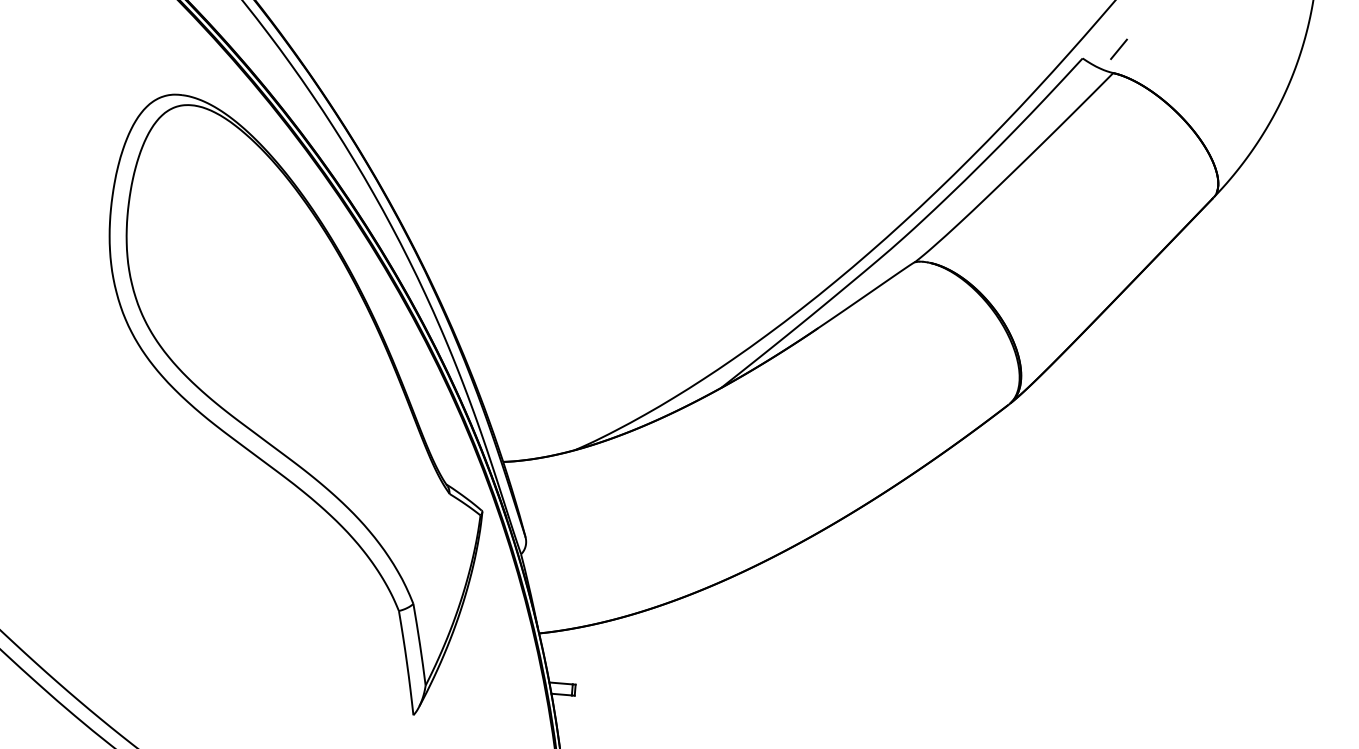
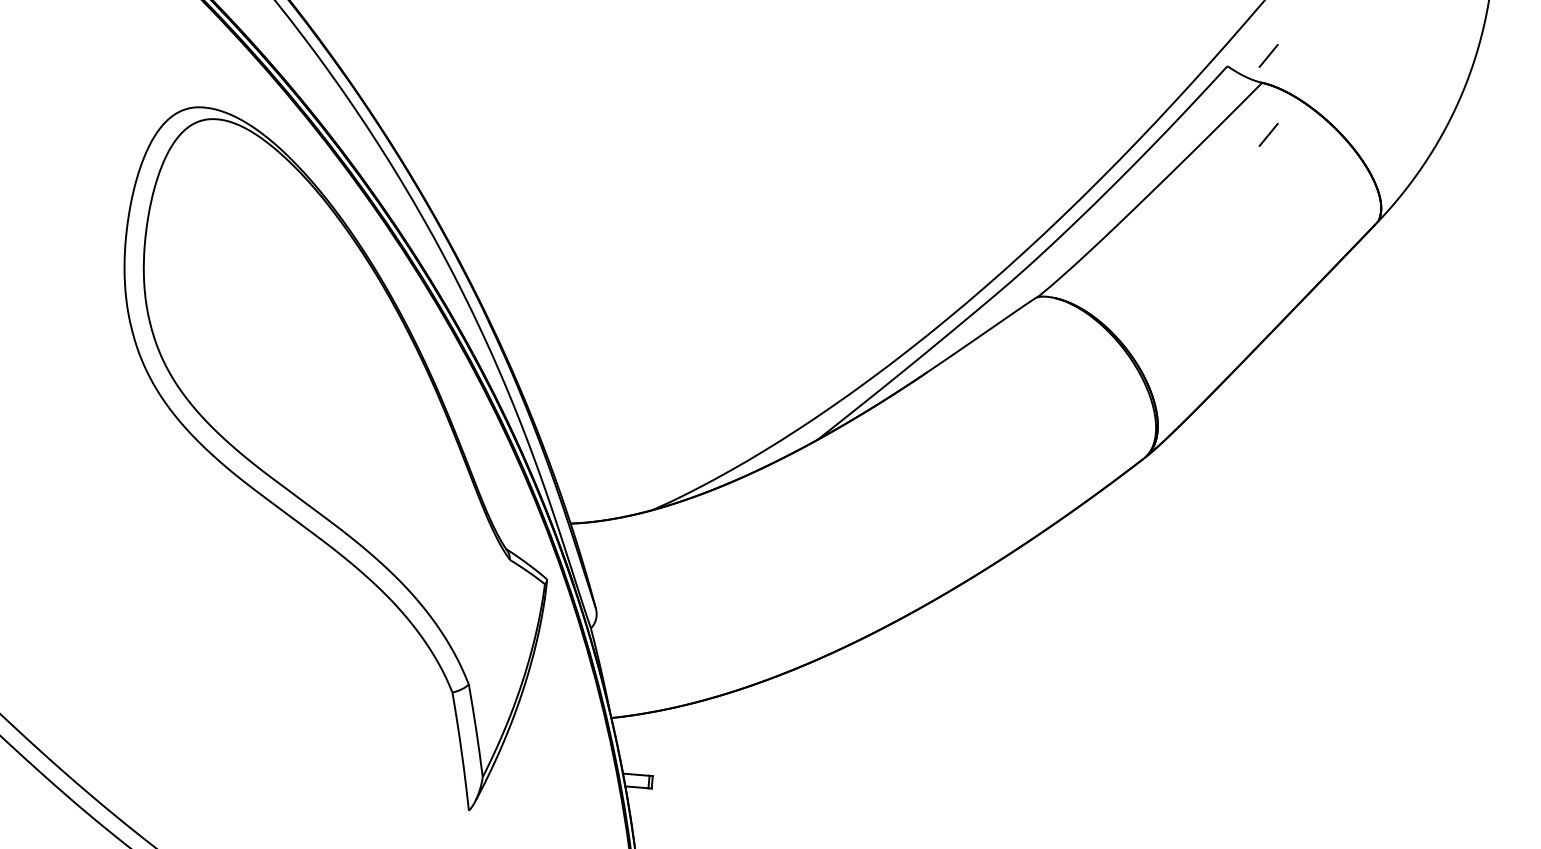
line: (1118, 118) -> (1268, 134), added

